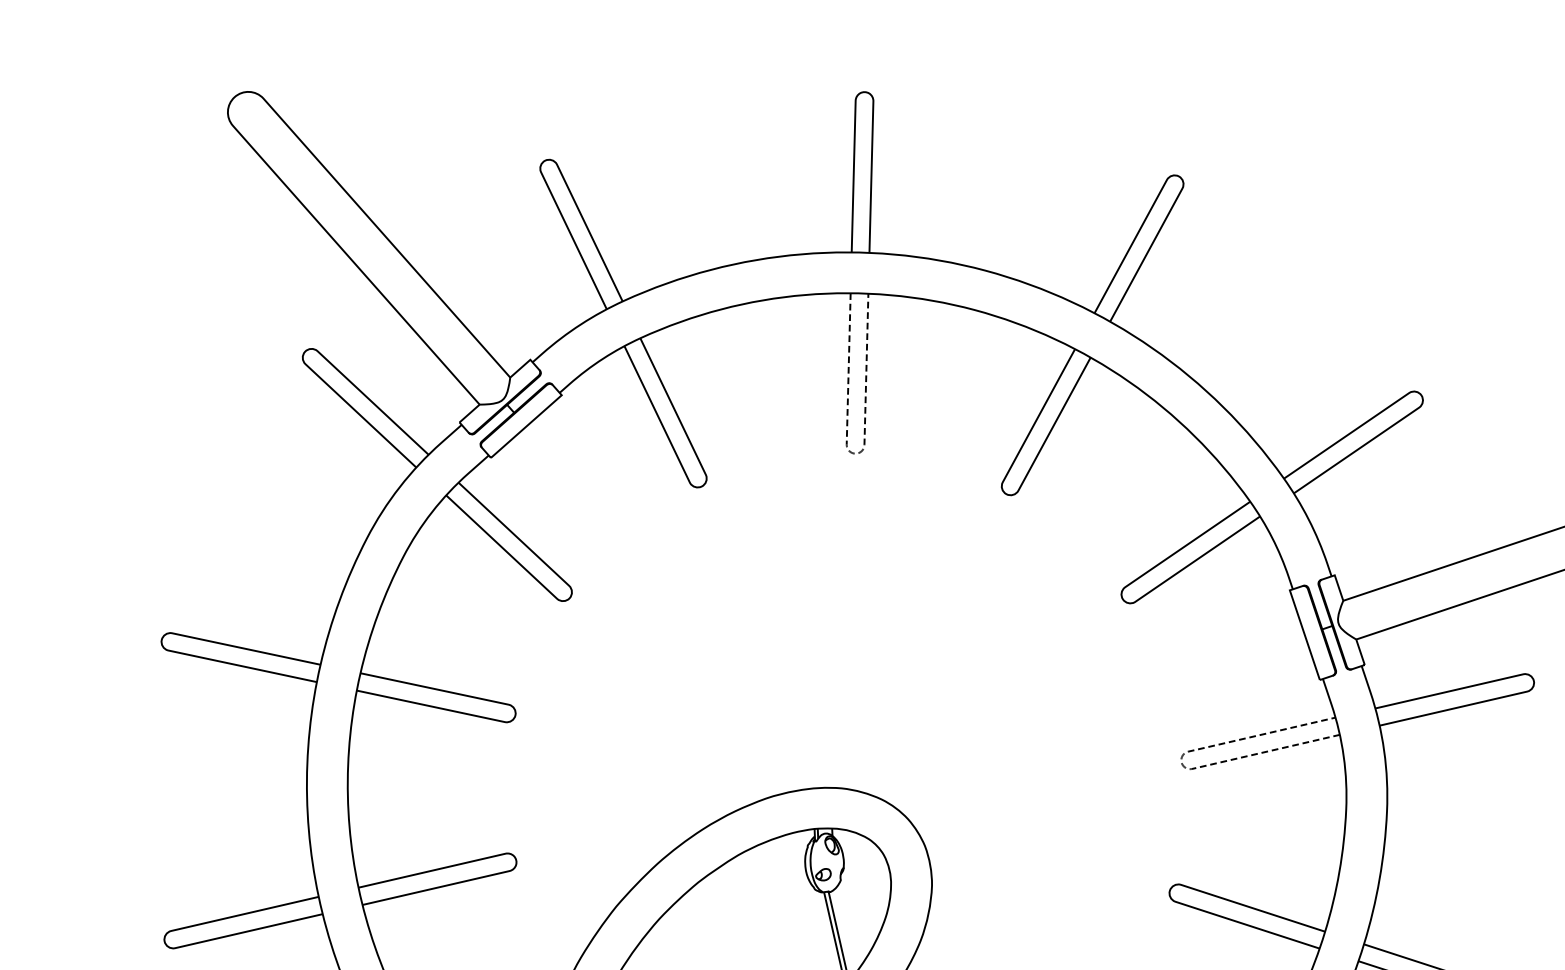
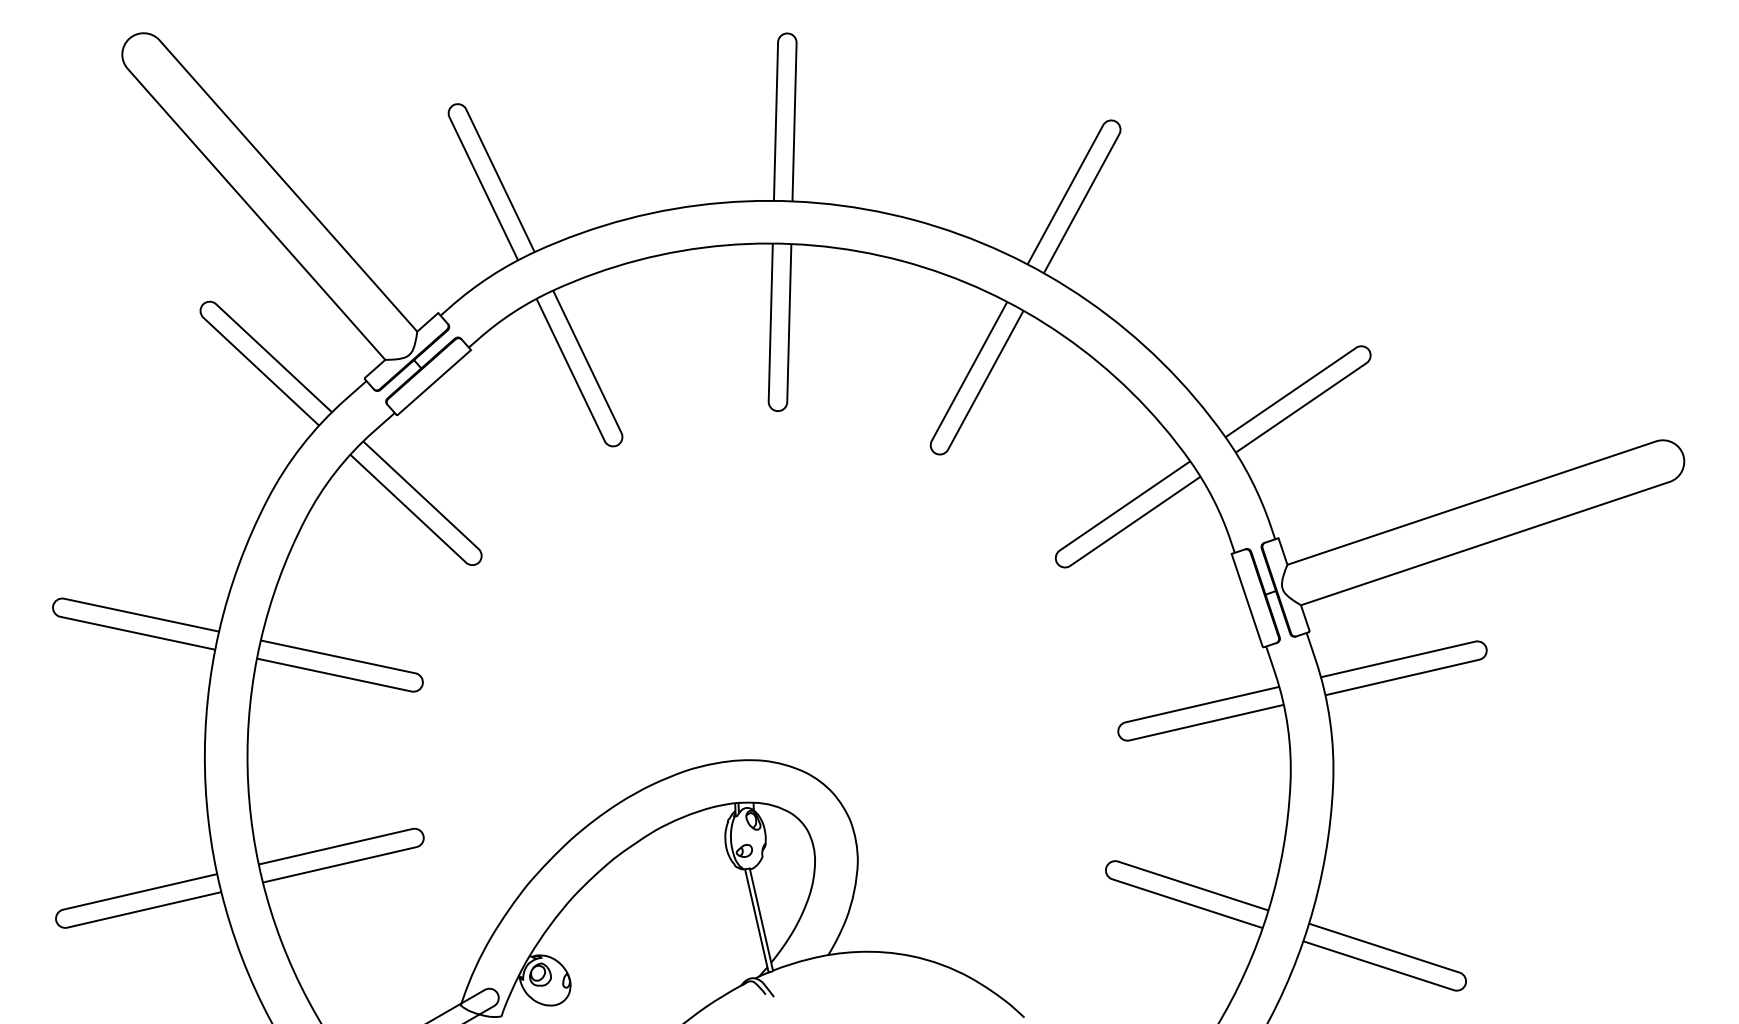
line: (855, 454) -> (777, 411), dashed -> solid
line: (1181, 762) -> (1118, 733), dashed -> solid

